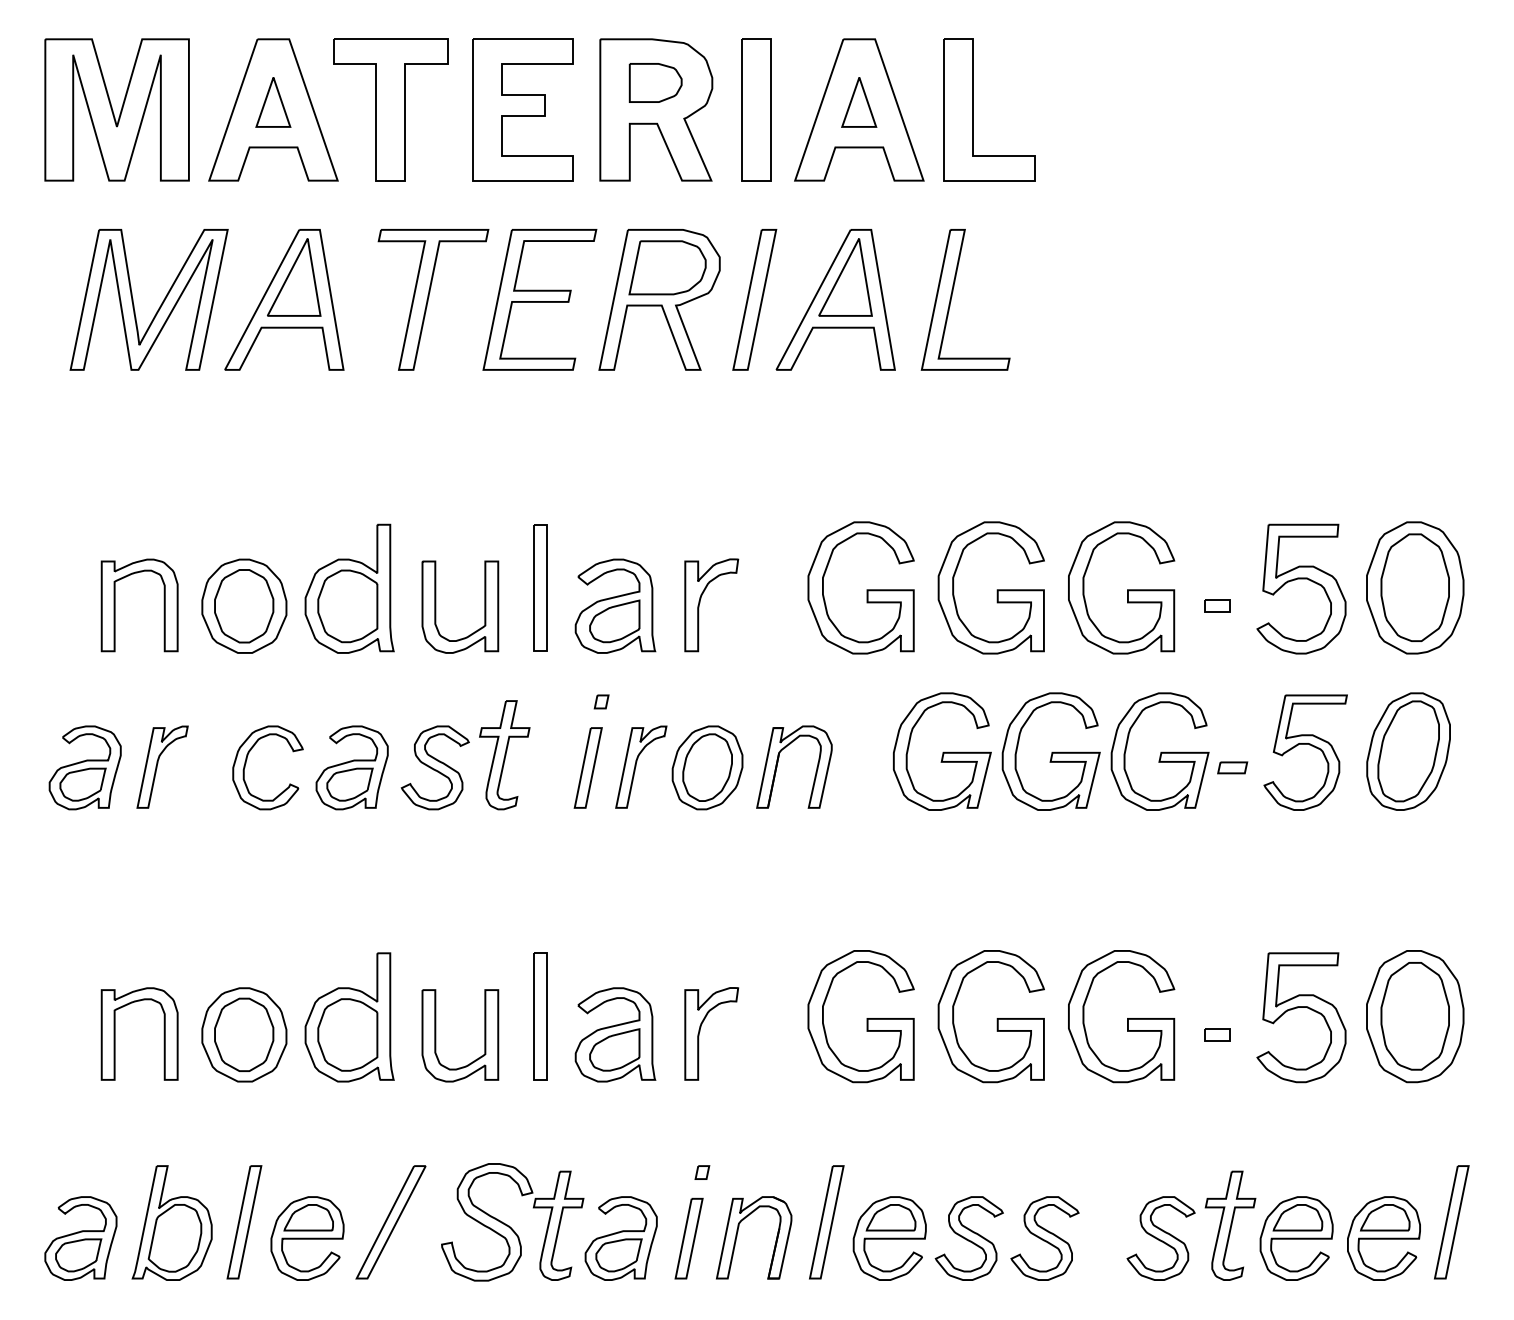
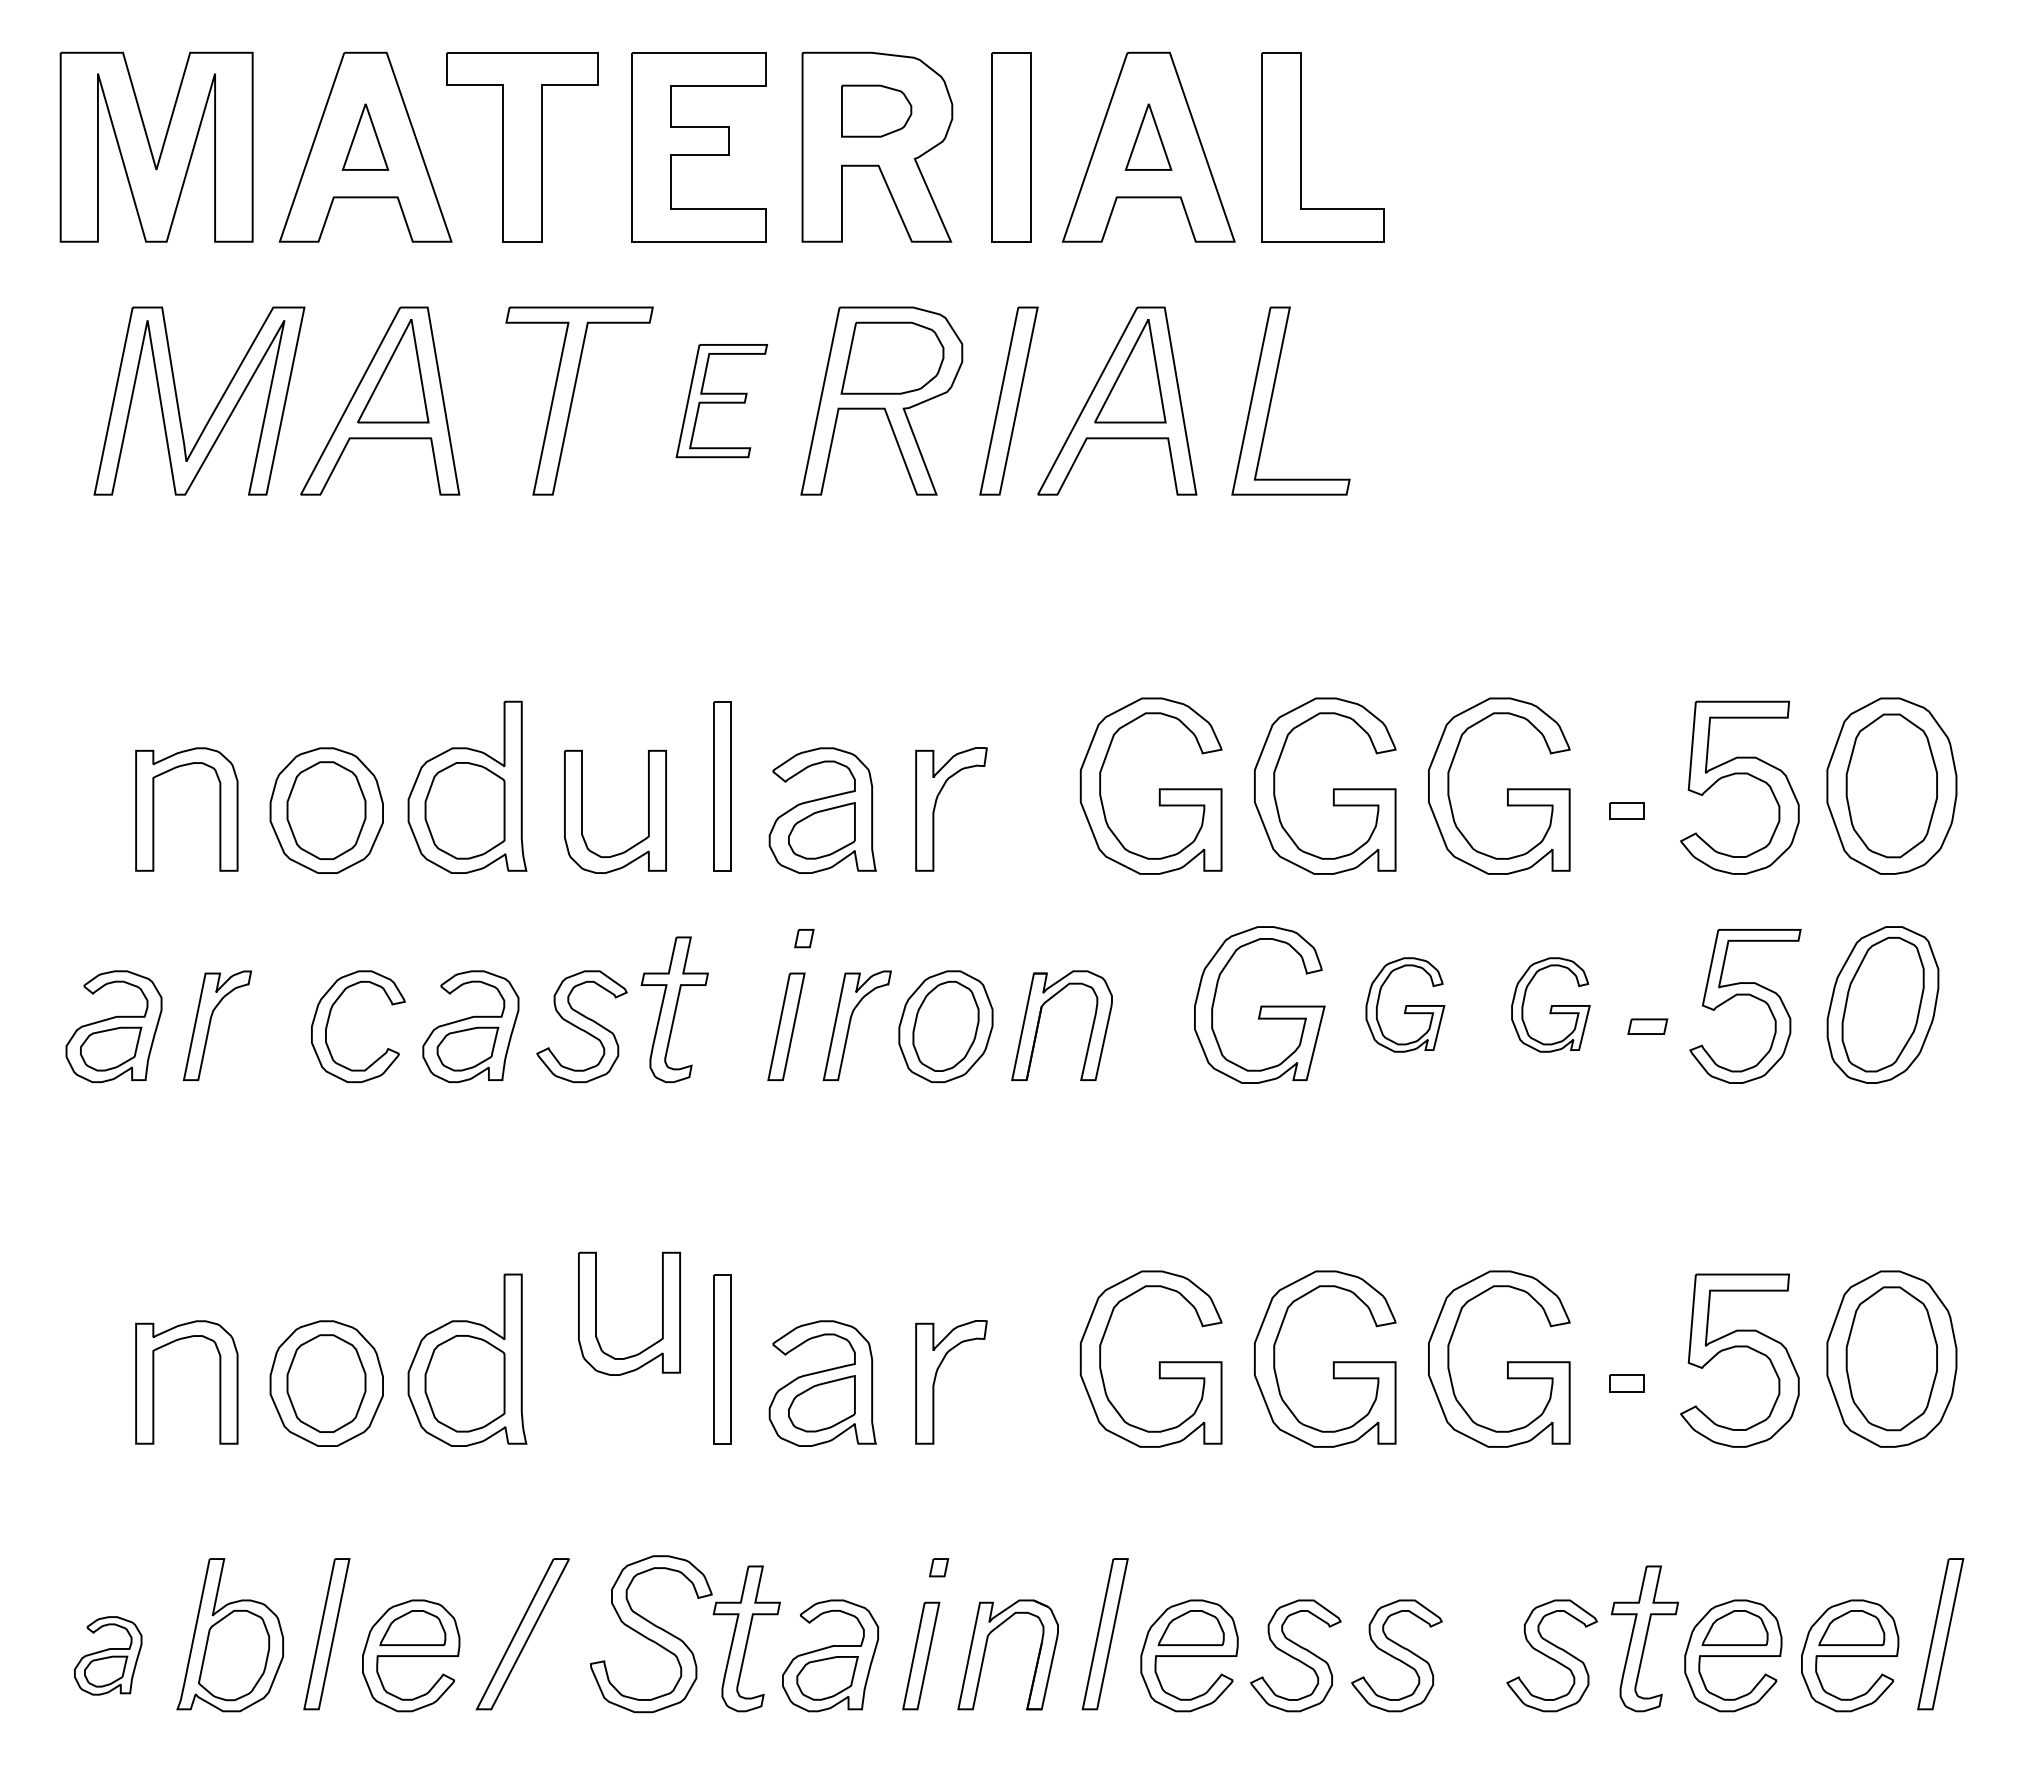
part: (539, 299) -> (721, 400), size x0.6
part: (1051, 751) -> (1405, 1004), size x0.6
part: (1159, 751) -> (1550, 1004), size x0.6
part: (435, 1035) -> (596, 1313), moved
part: (80, 1238) -> (107, 1655), size x0.7

